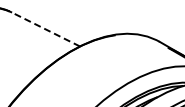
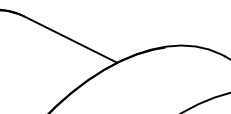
line: (45, 29) -> (70, 39), dashed -> solid

